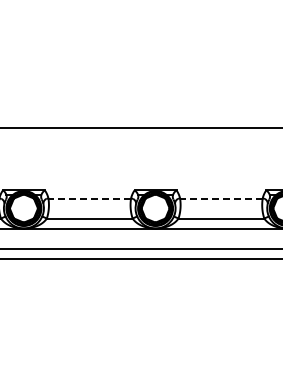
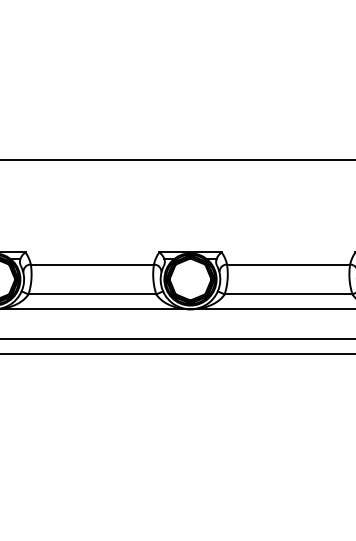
line: (89, 198) -> (92, 264), dashed -> solid
line: (220, 198) -> (287, 264), dashed -> solid

